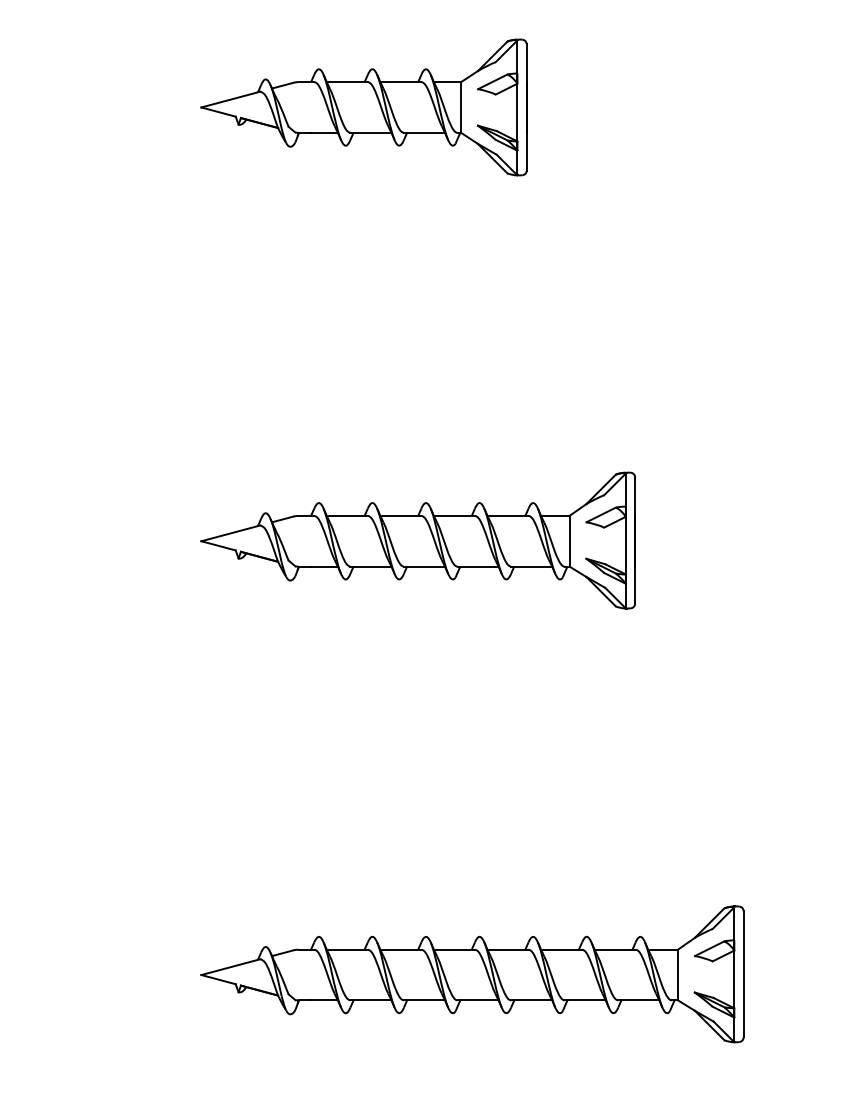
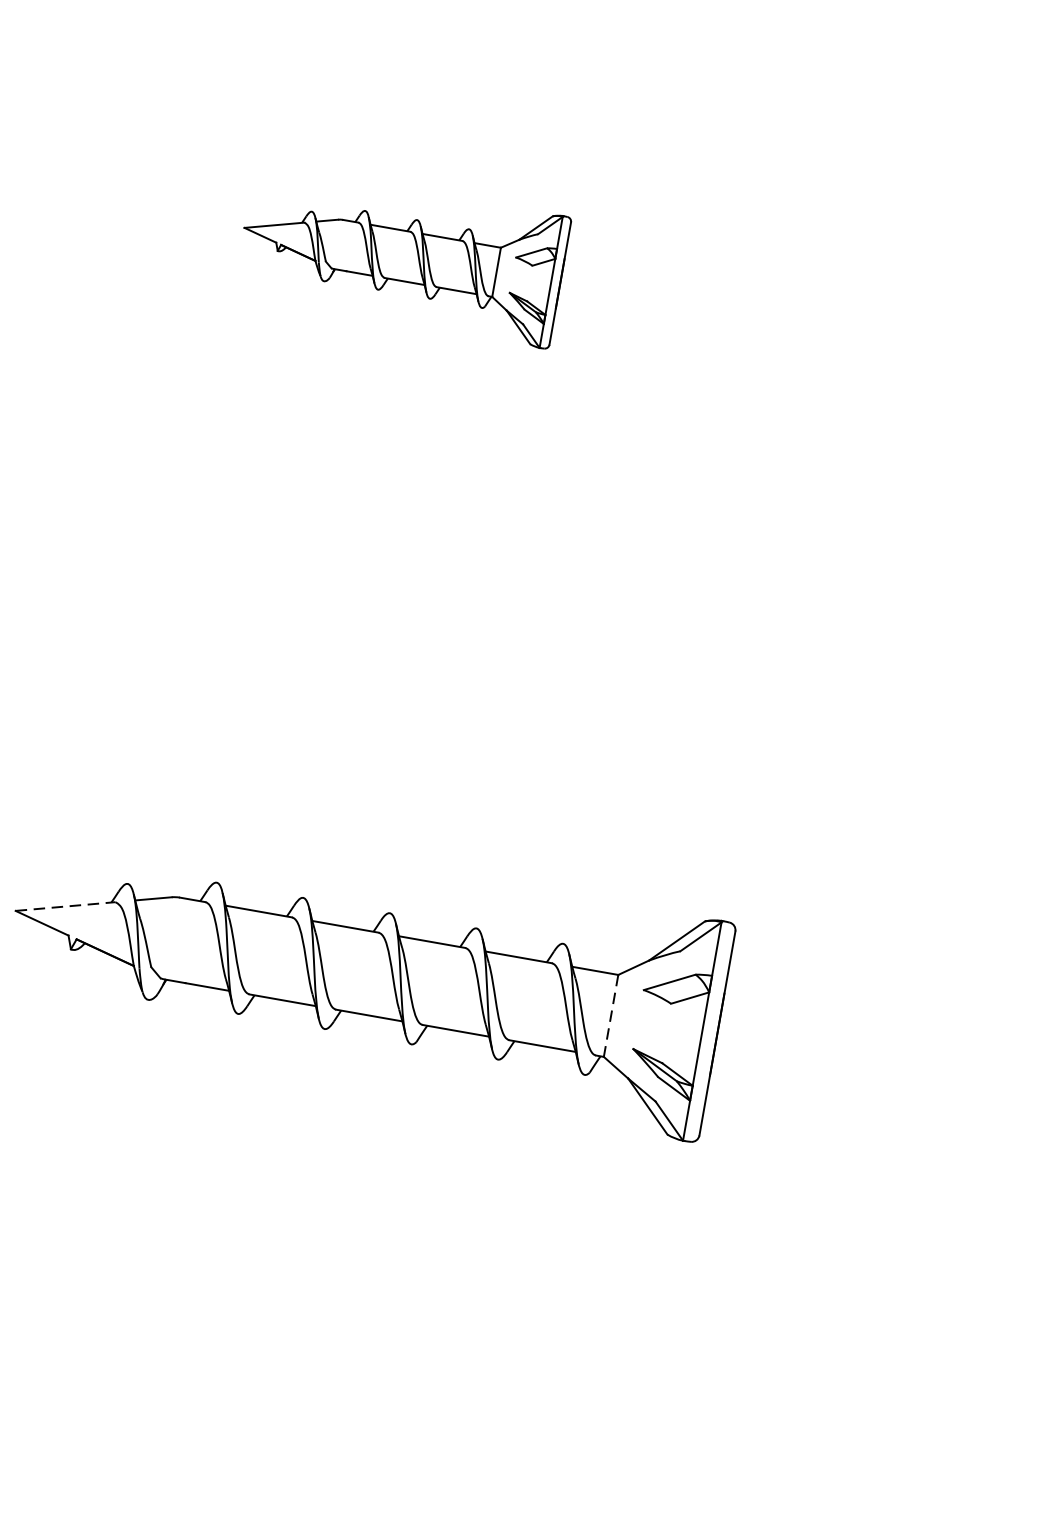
part: (363, 107) -> (401, 255), size x0.6
line: (230, 533) -> (64, 906), solid -> dashed
line: (569, 541) -> (610, 1016), solid -> dashed

